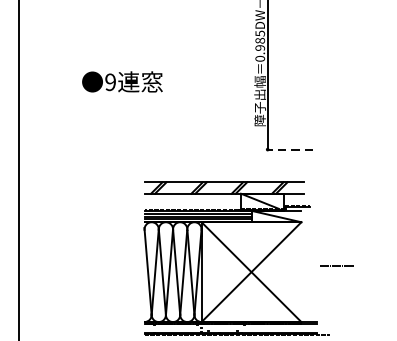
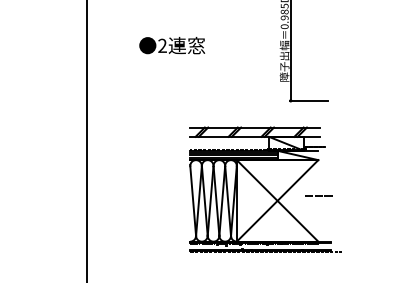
text: (110, 83) -> (162, 46), 9 -> 2
line: (289, 149) -> (308, 100), dashed -> solid
line: (335, 265) -> (318, 195), moved

